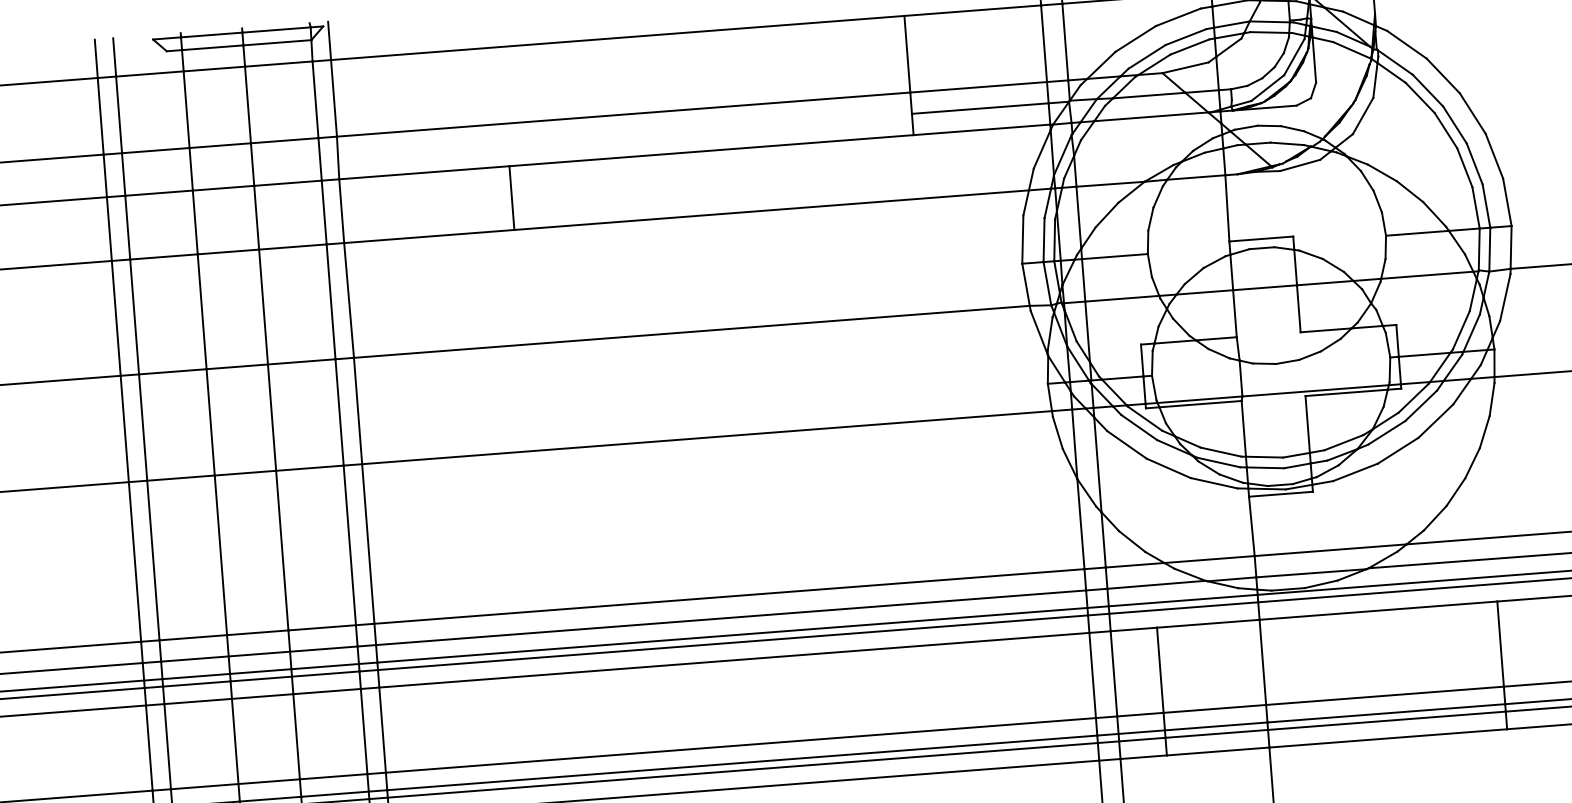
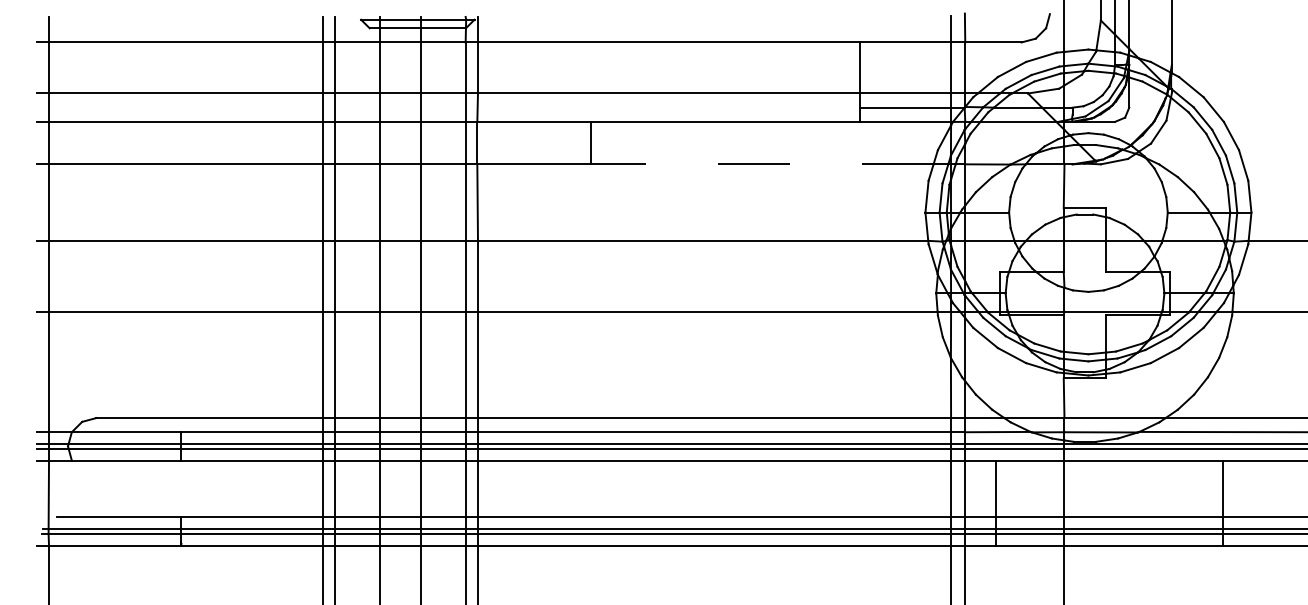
line: (770, 210) -> (761, 164), solid -> dashed

